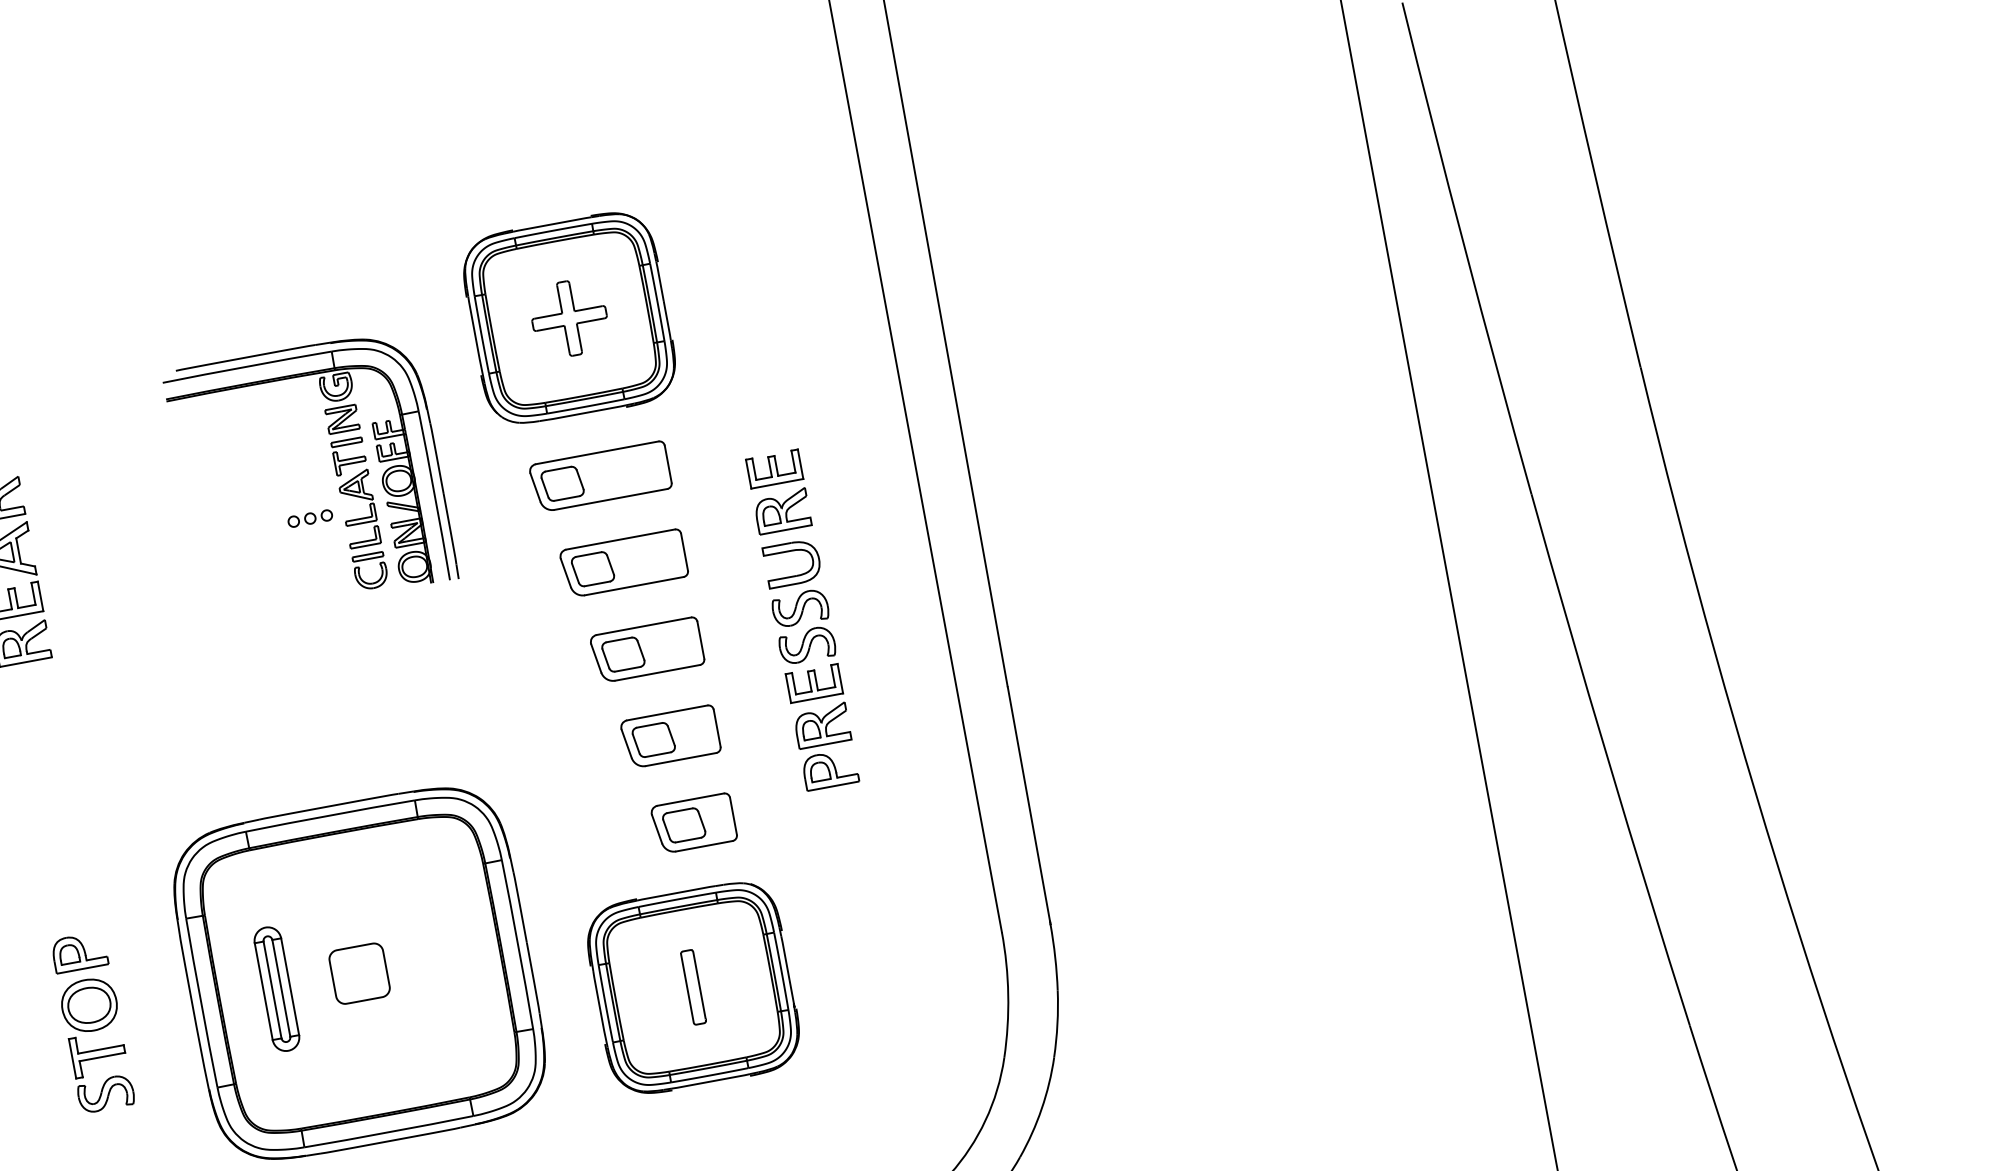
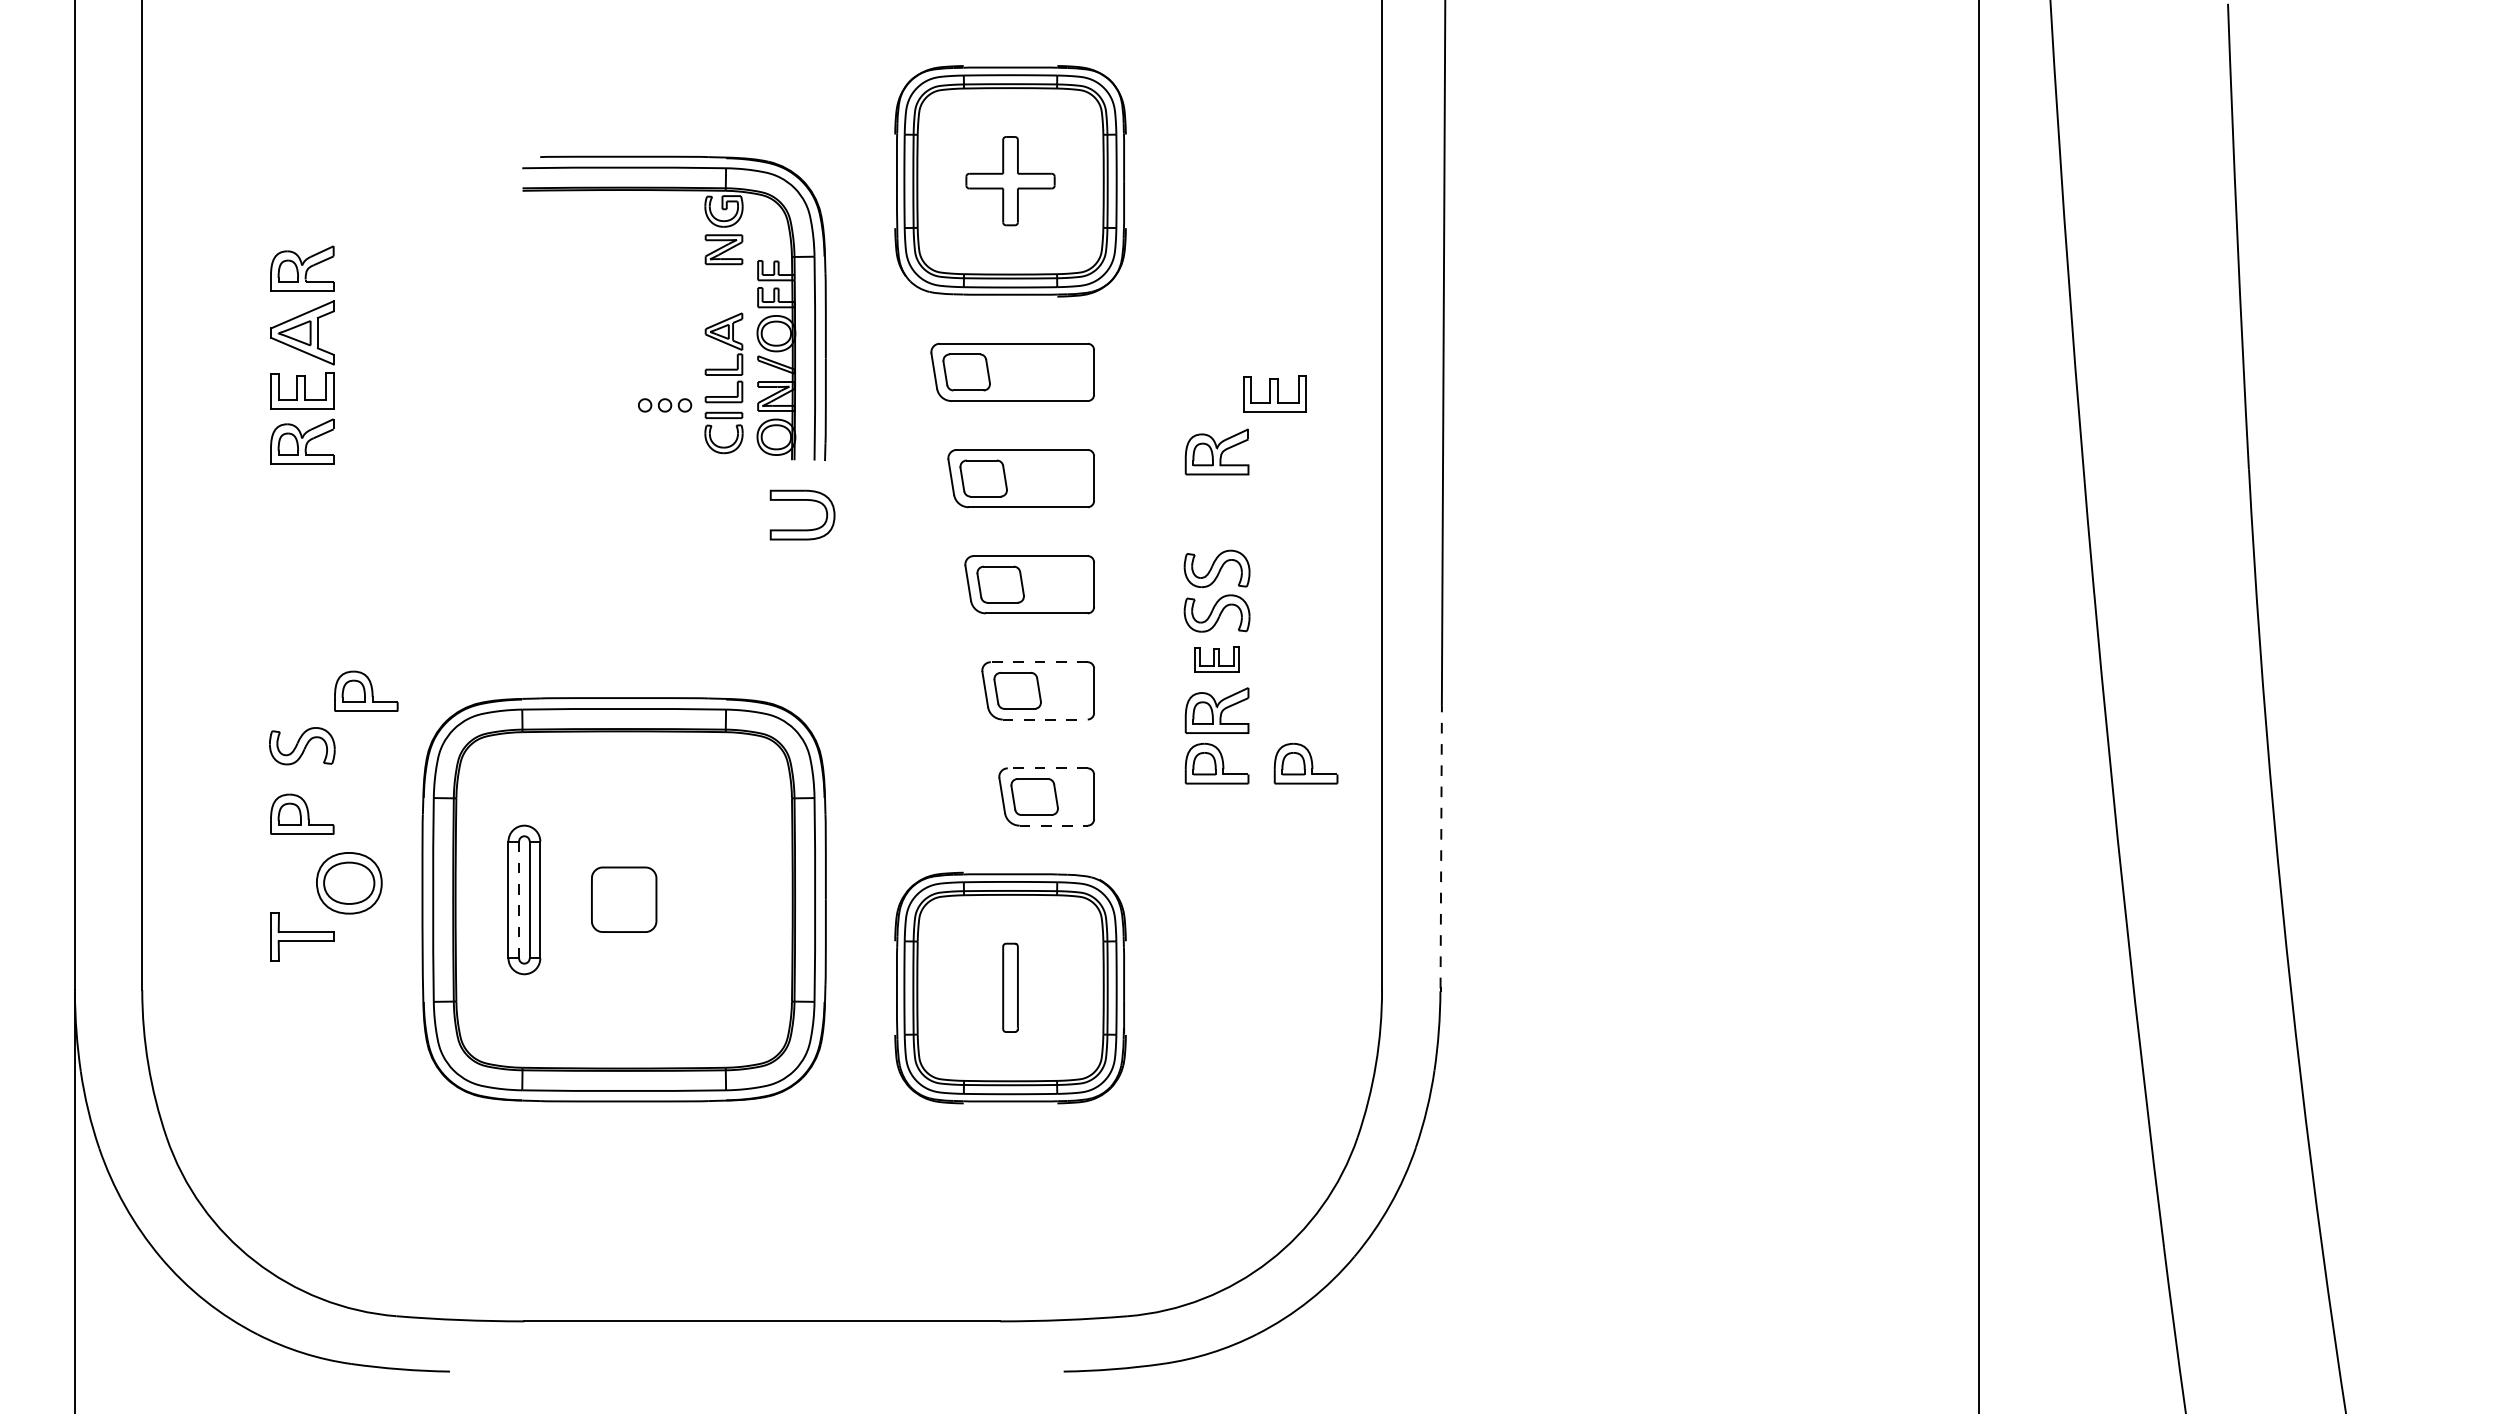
part: (348, 456) -> (723, 294), removed
part: (774, 468) -> (1274, 393), moved
part: (310, 518) -> (665, 405), moved
part: (790, 551) -> (802, 500), moved
part: (813, 683) -> (1216, 659), size x0.7
line: (666, 713) -> (1038, 662), solid -> dashed
part: (903, 756) -> (1305, 763), added
line: (681, 759) -> (1045, 719), solid -> dashed
line: (690, 799) -> (1047, 768), solid -> dashed
line: (1029, 803) -> (1441, 846), solid -> dashed
part: (113, 839) -> (366, 690), added
line: (705, 845) -> (1054, 825), solid -> dashed
line: (272, 990) -> (519, 900), solid -> dashed
part: (89, 1005) -> (349, 883), moved
part: (106, 1094) -> (302, 746), moved

